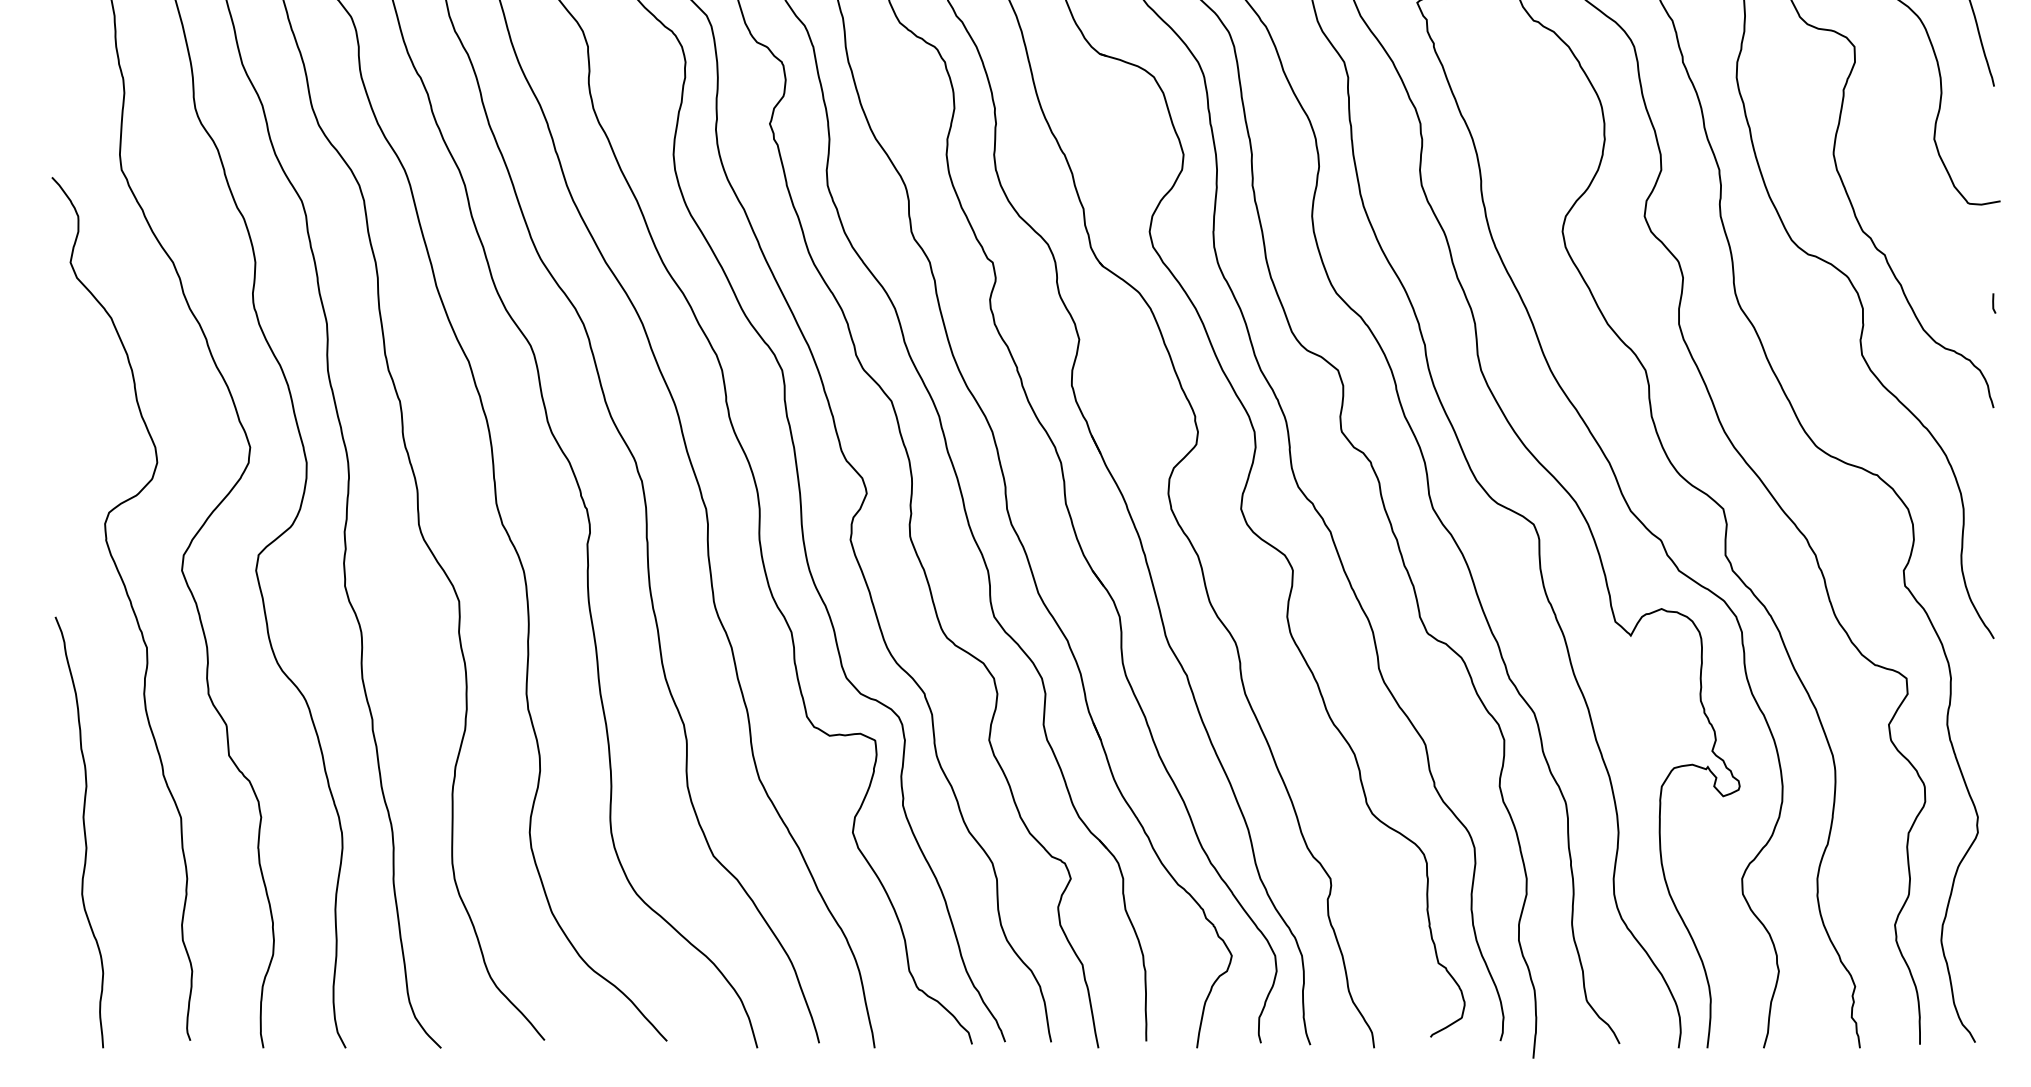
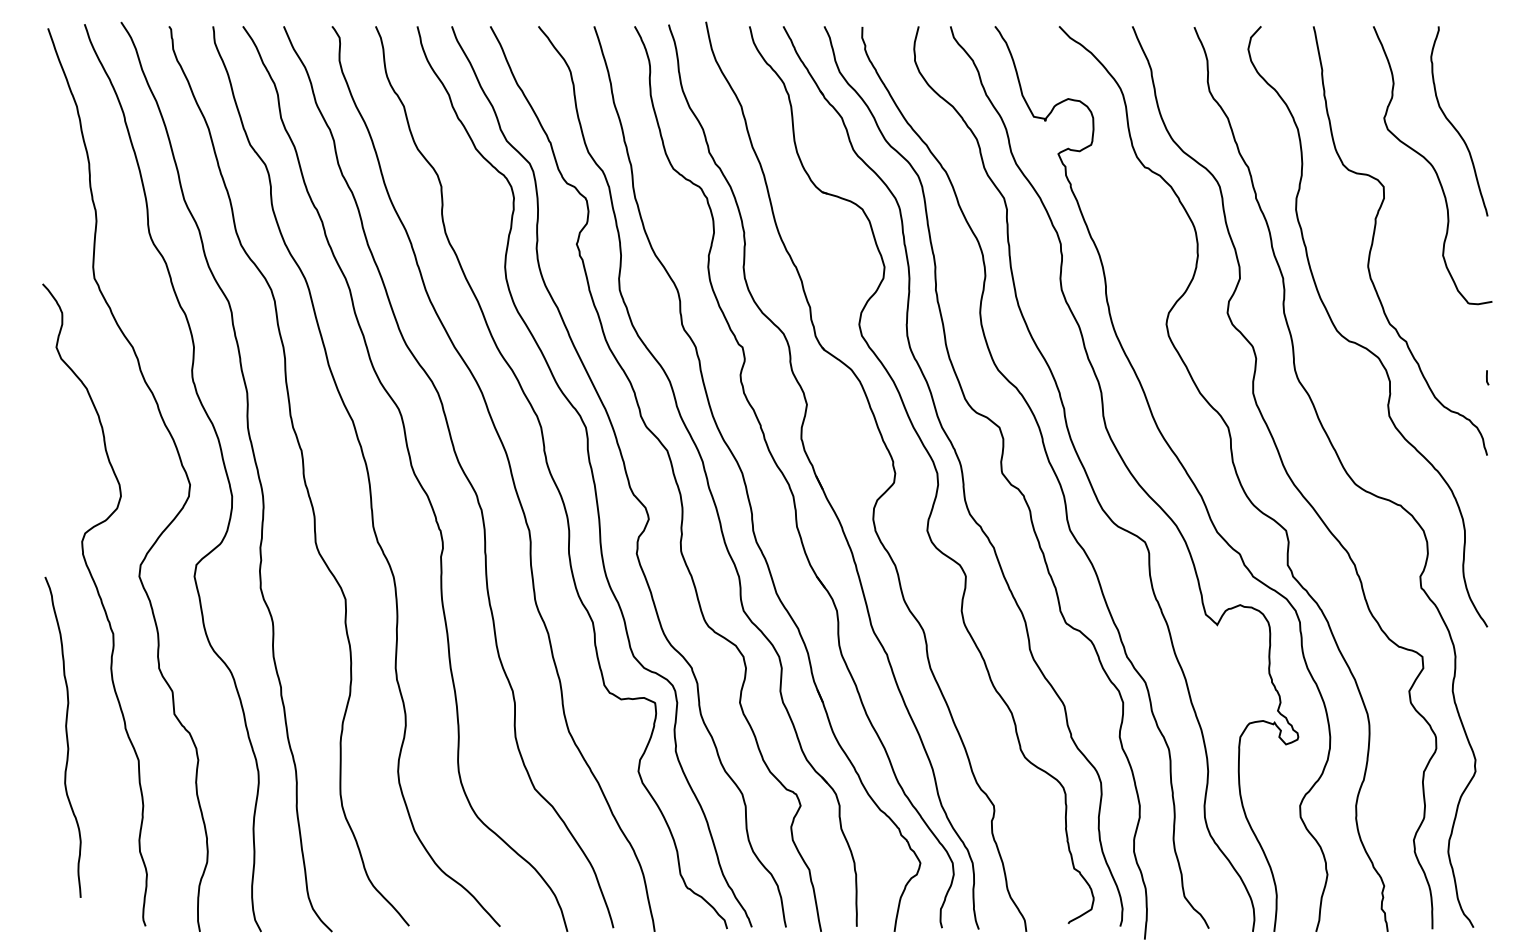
curve: (82, 828) -> (65, 734), moved

